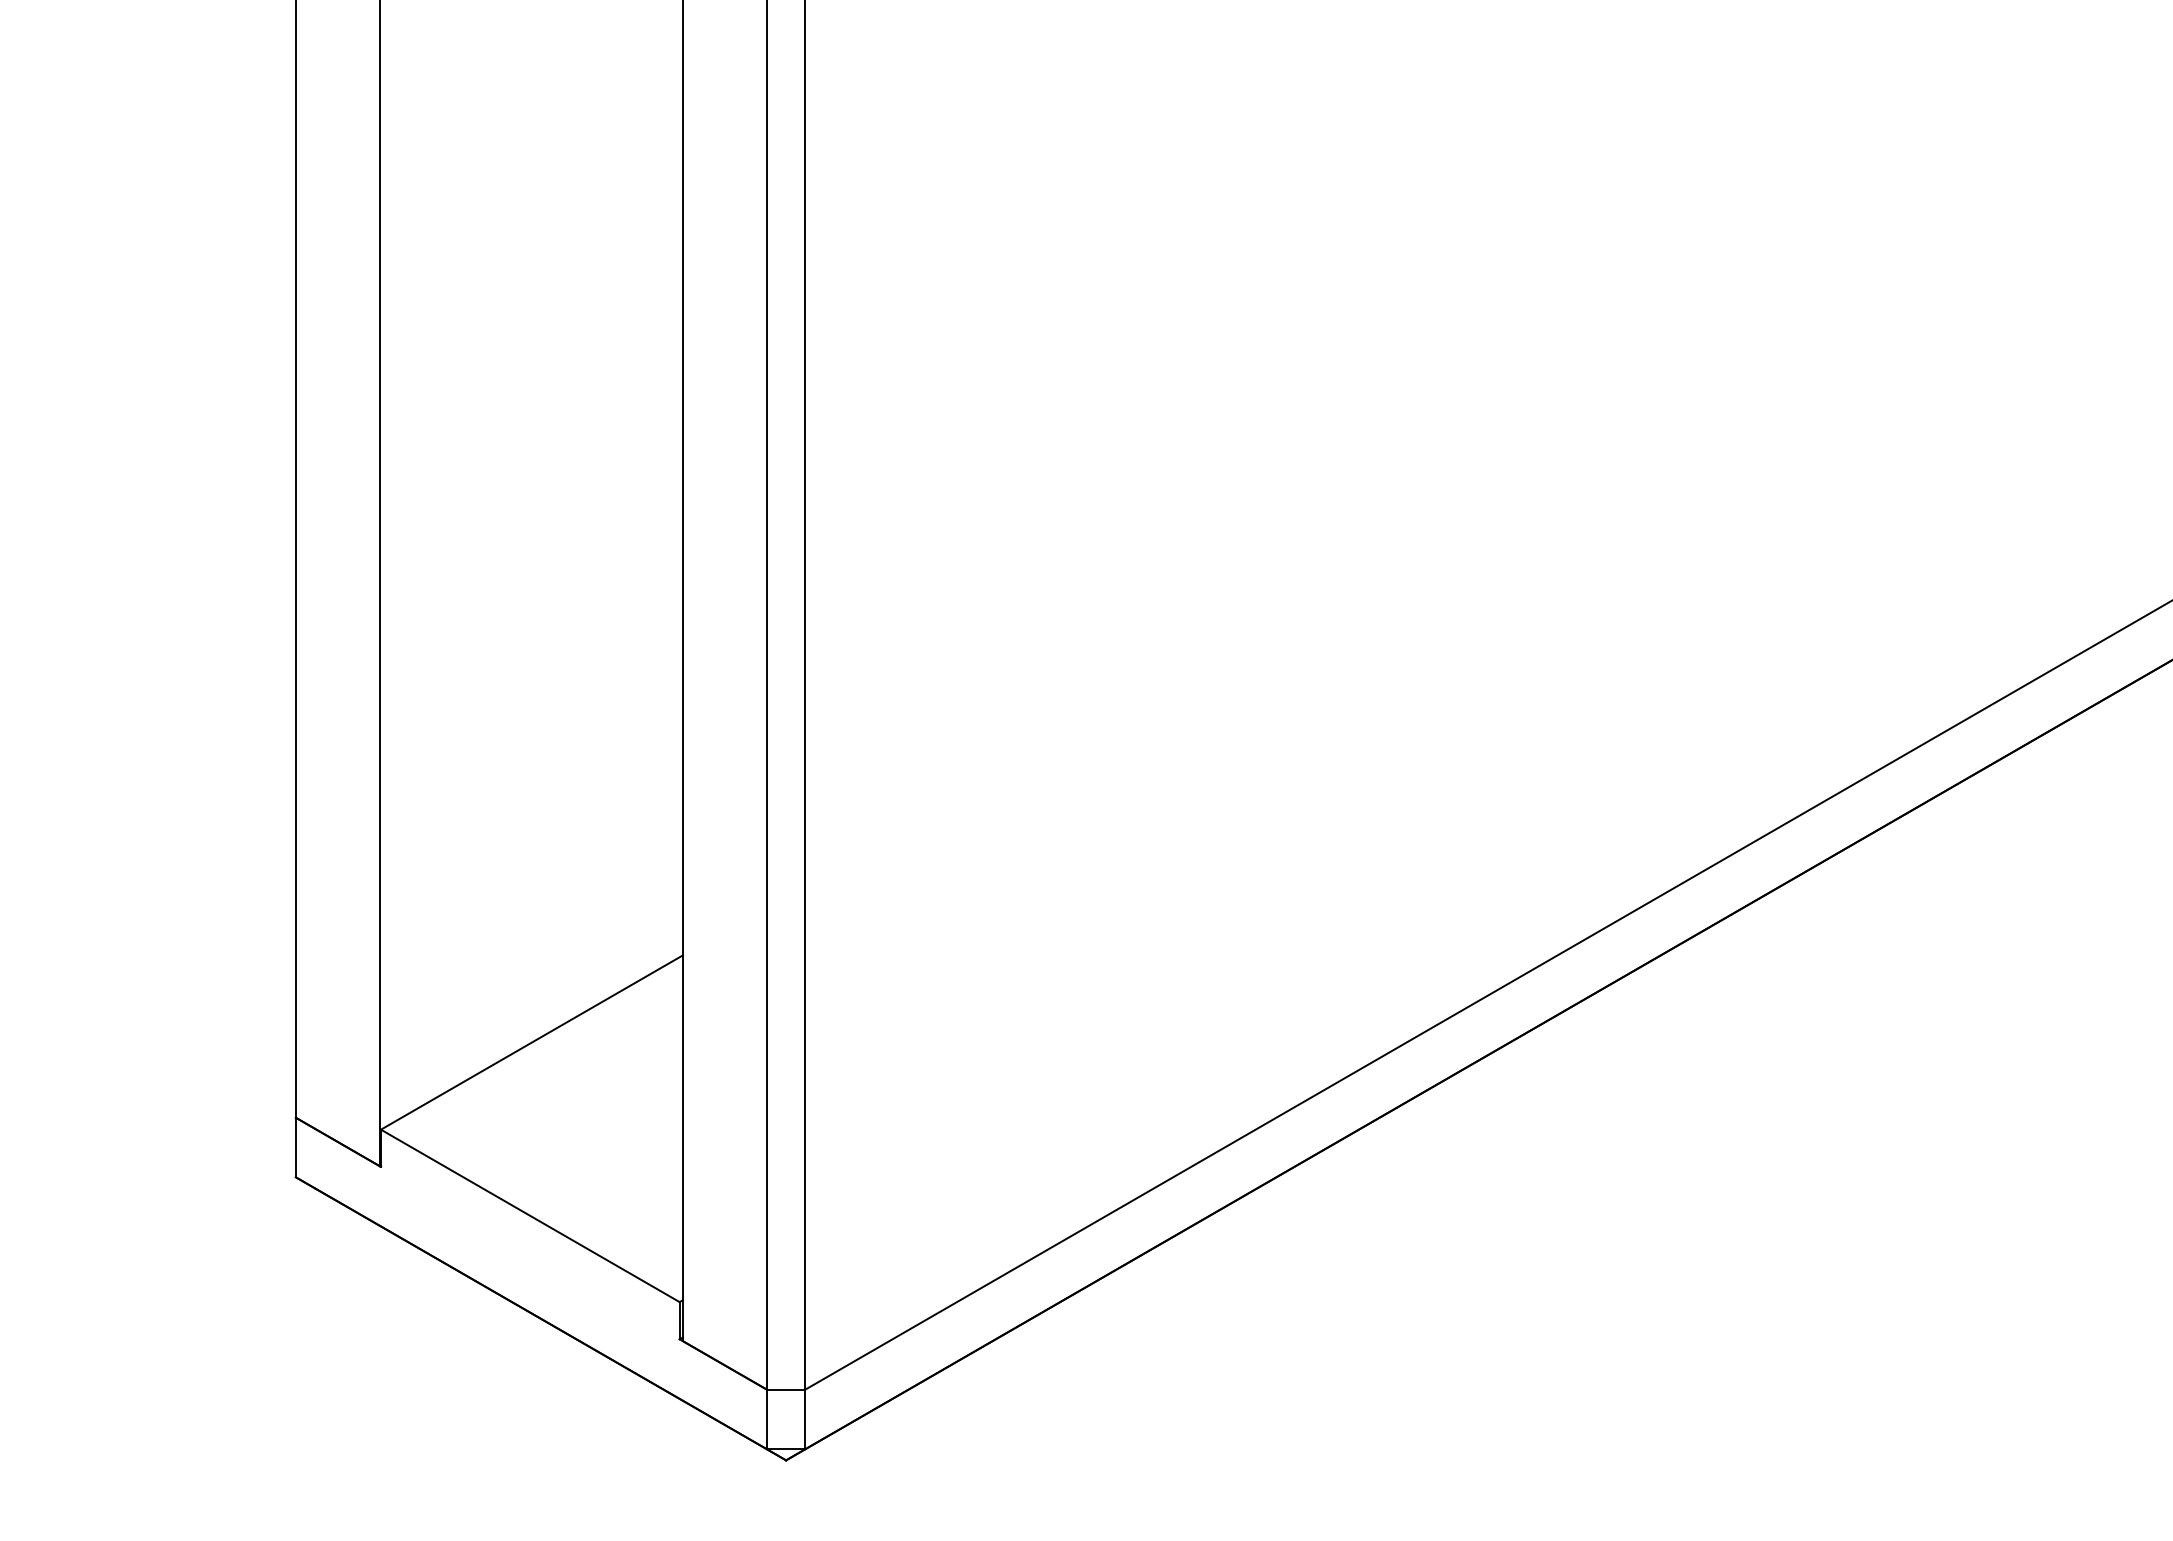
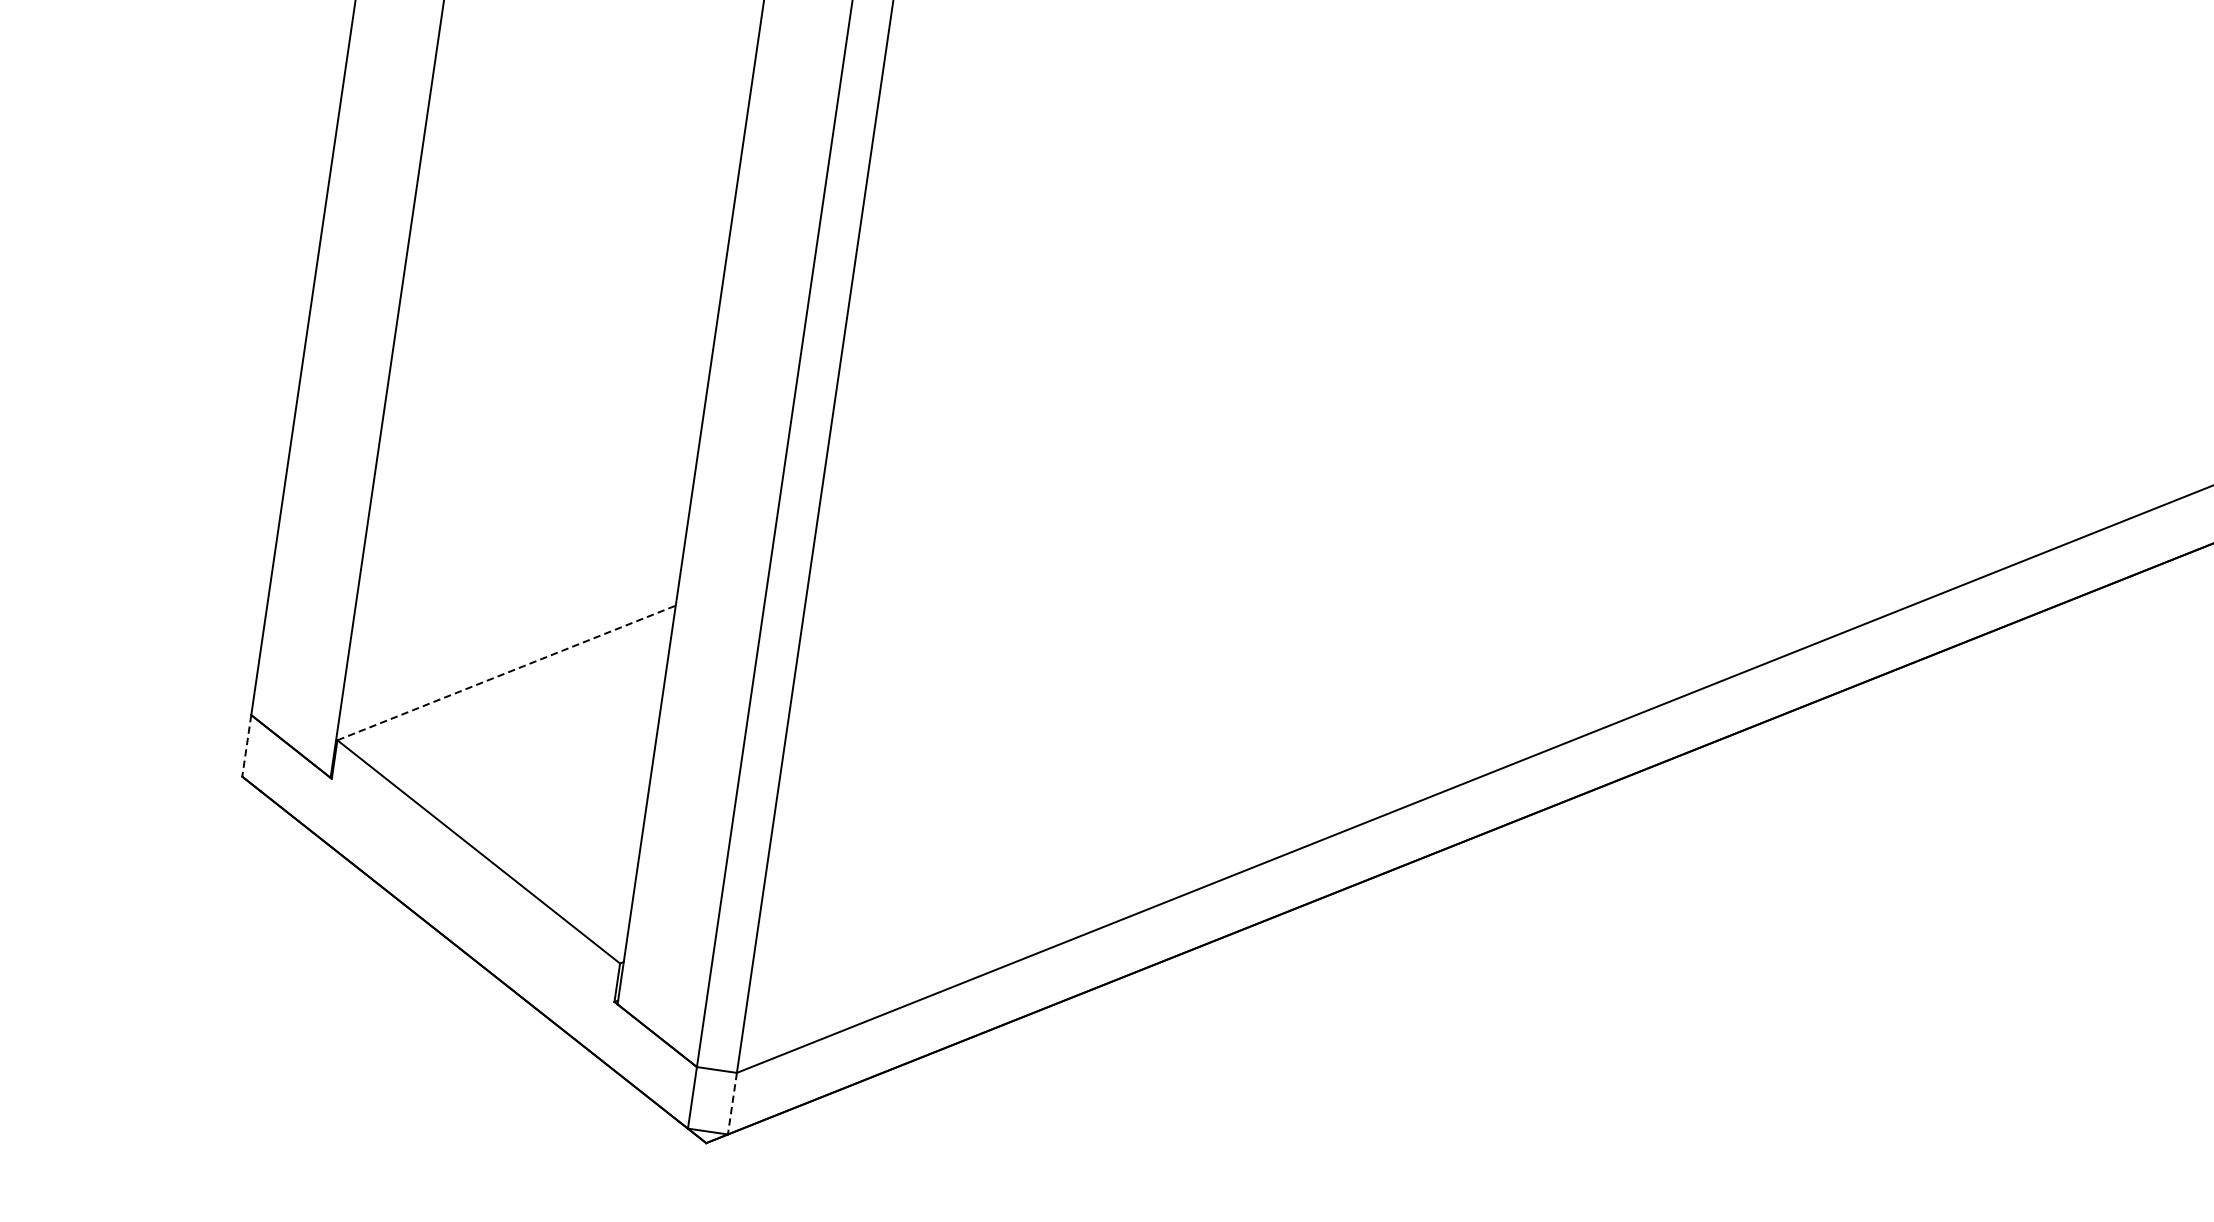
line: (532, 1042) -> (507, 673), solid -> dashed
line: (295, 1147) -> (246, 745), solid -> dashed
line: (805, 1419) -> (732, 1103), solid -> dashed

